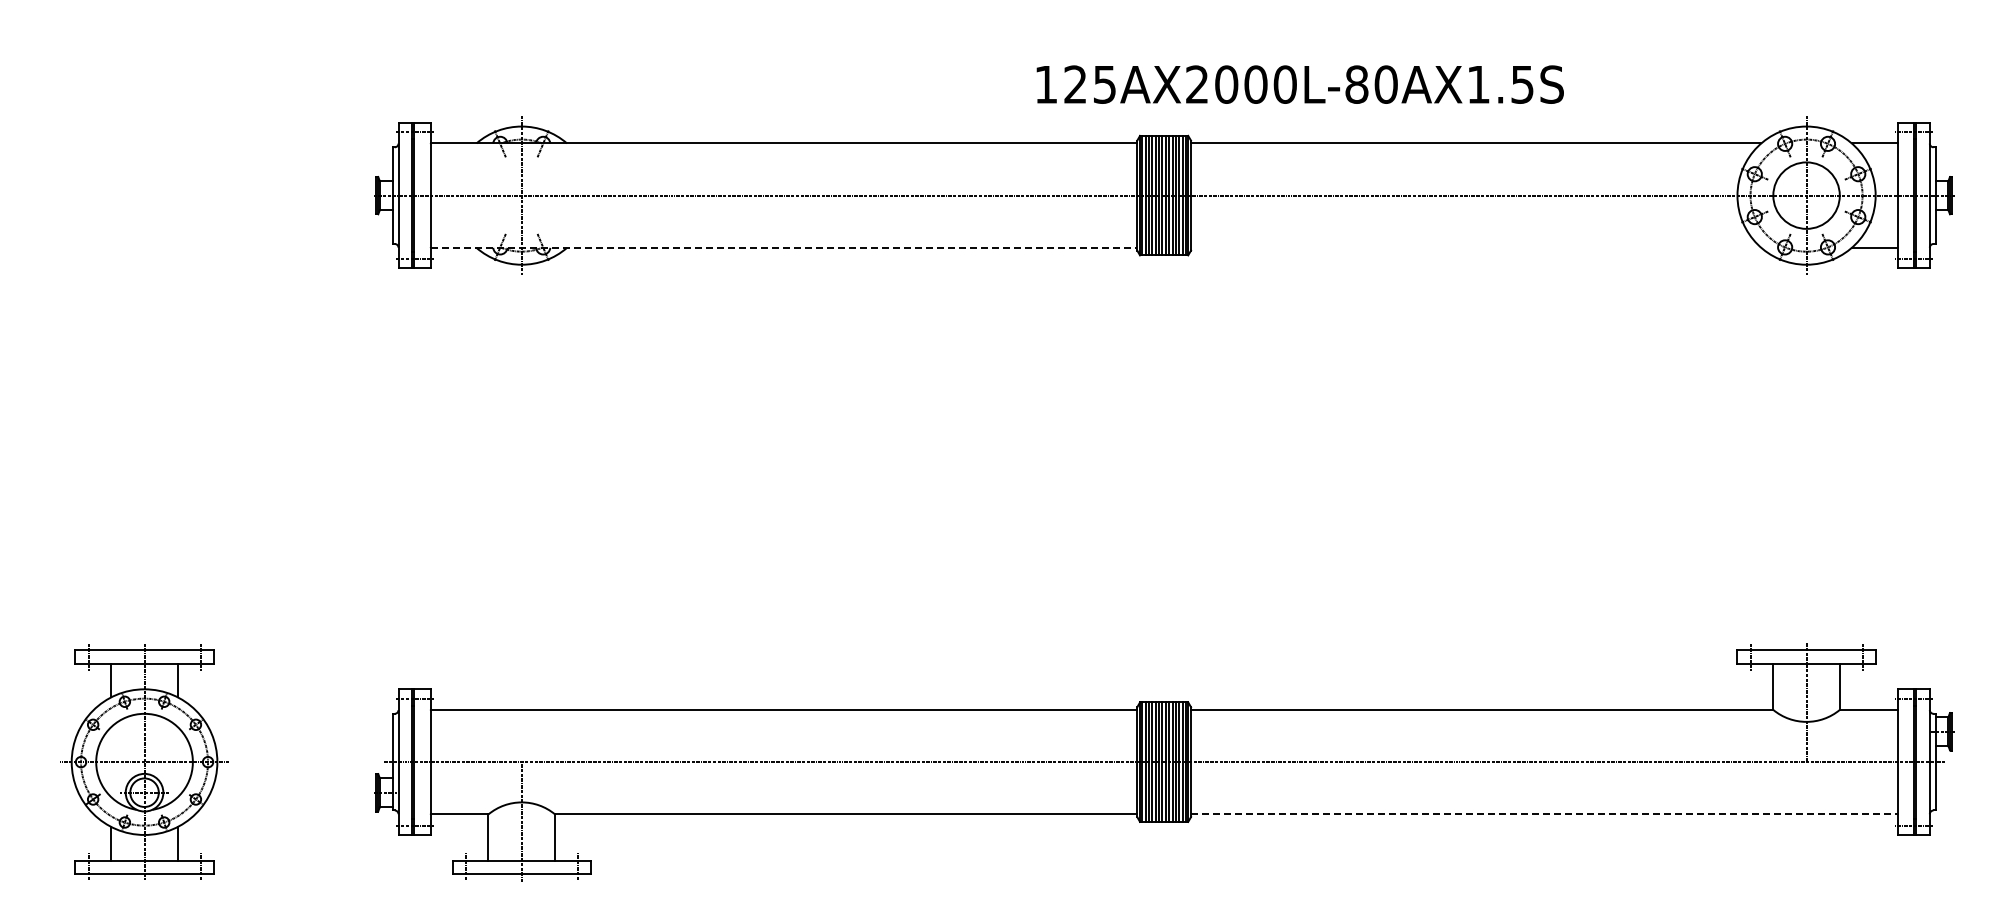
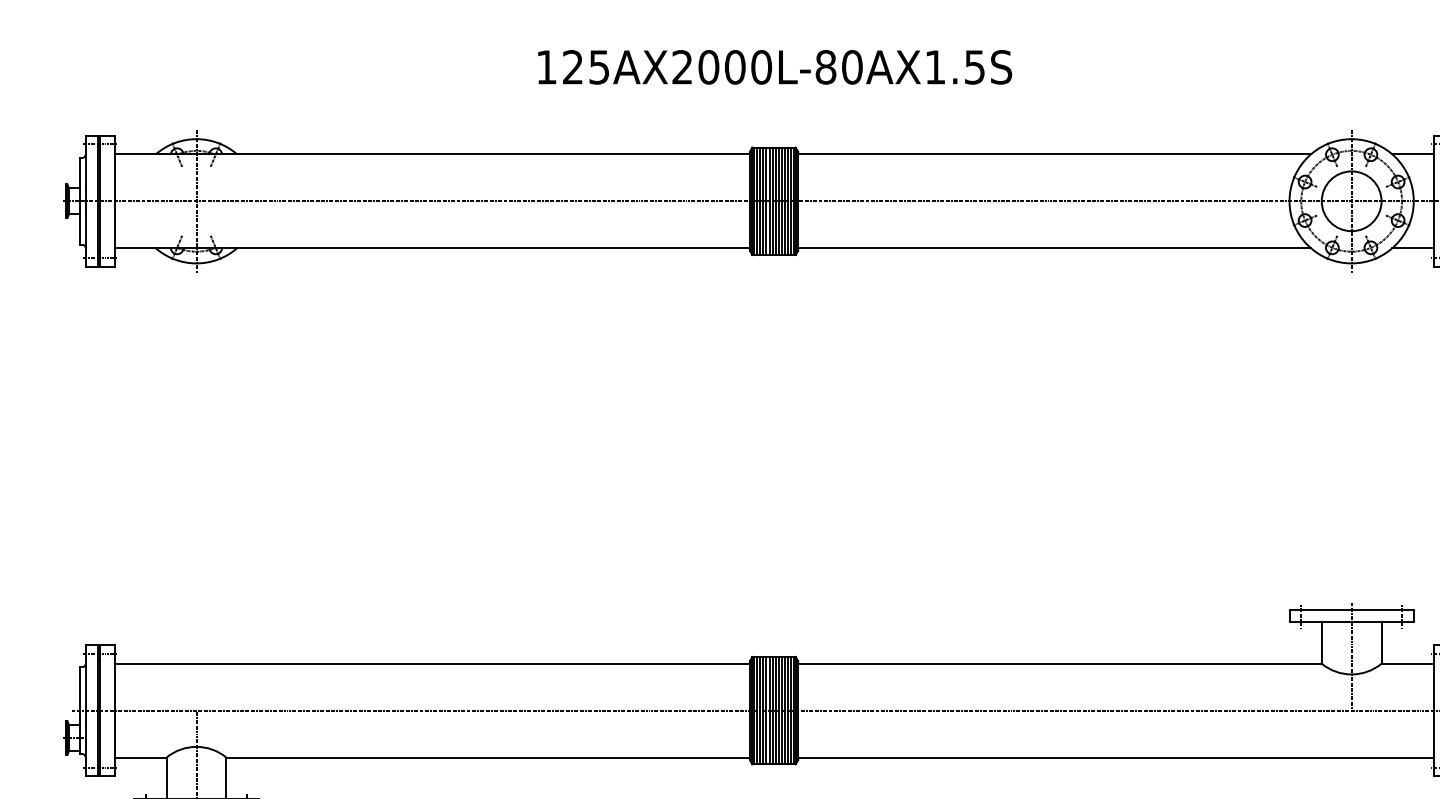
text: (1299, 84) -> (774, 67), moved
line: (784, 247) -> (432, 247), dashed -> solid
line: (1476, 247) -> (1054, 247), added
line: (1544, 814) -> (1116, 757), dashed -> solid

